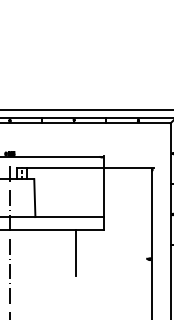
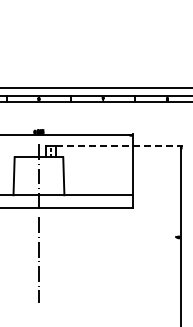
line: (90, 168) -> (119, 146), solid -> dashed
line: (75, 253) -> (104, 231), removed

